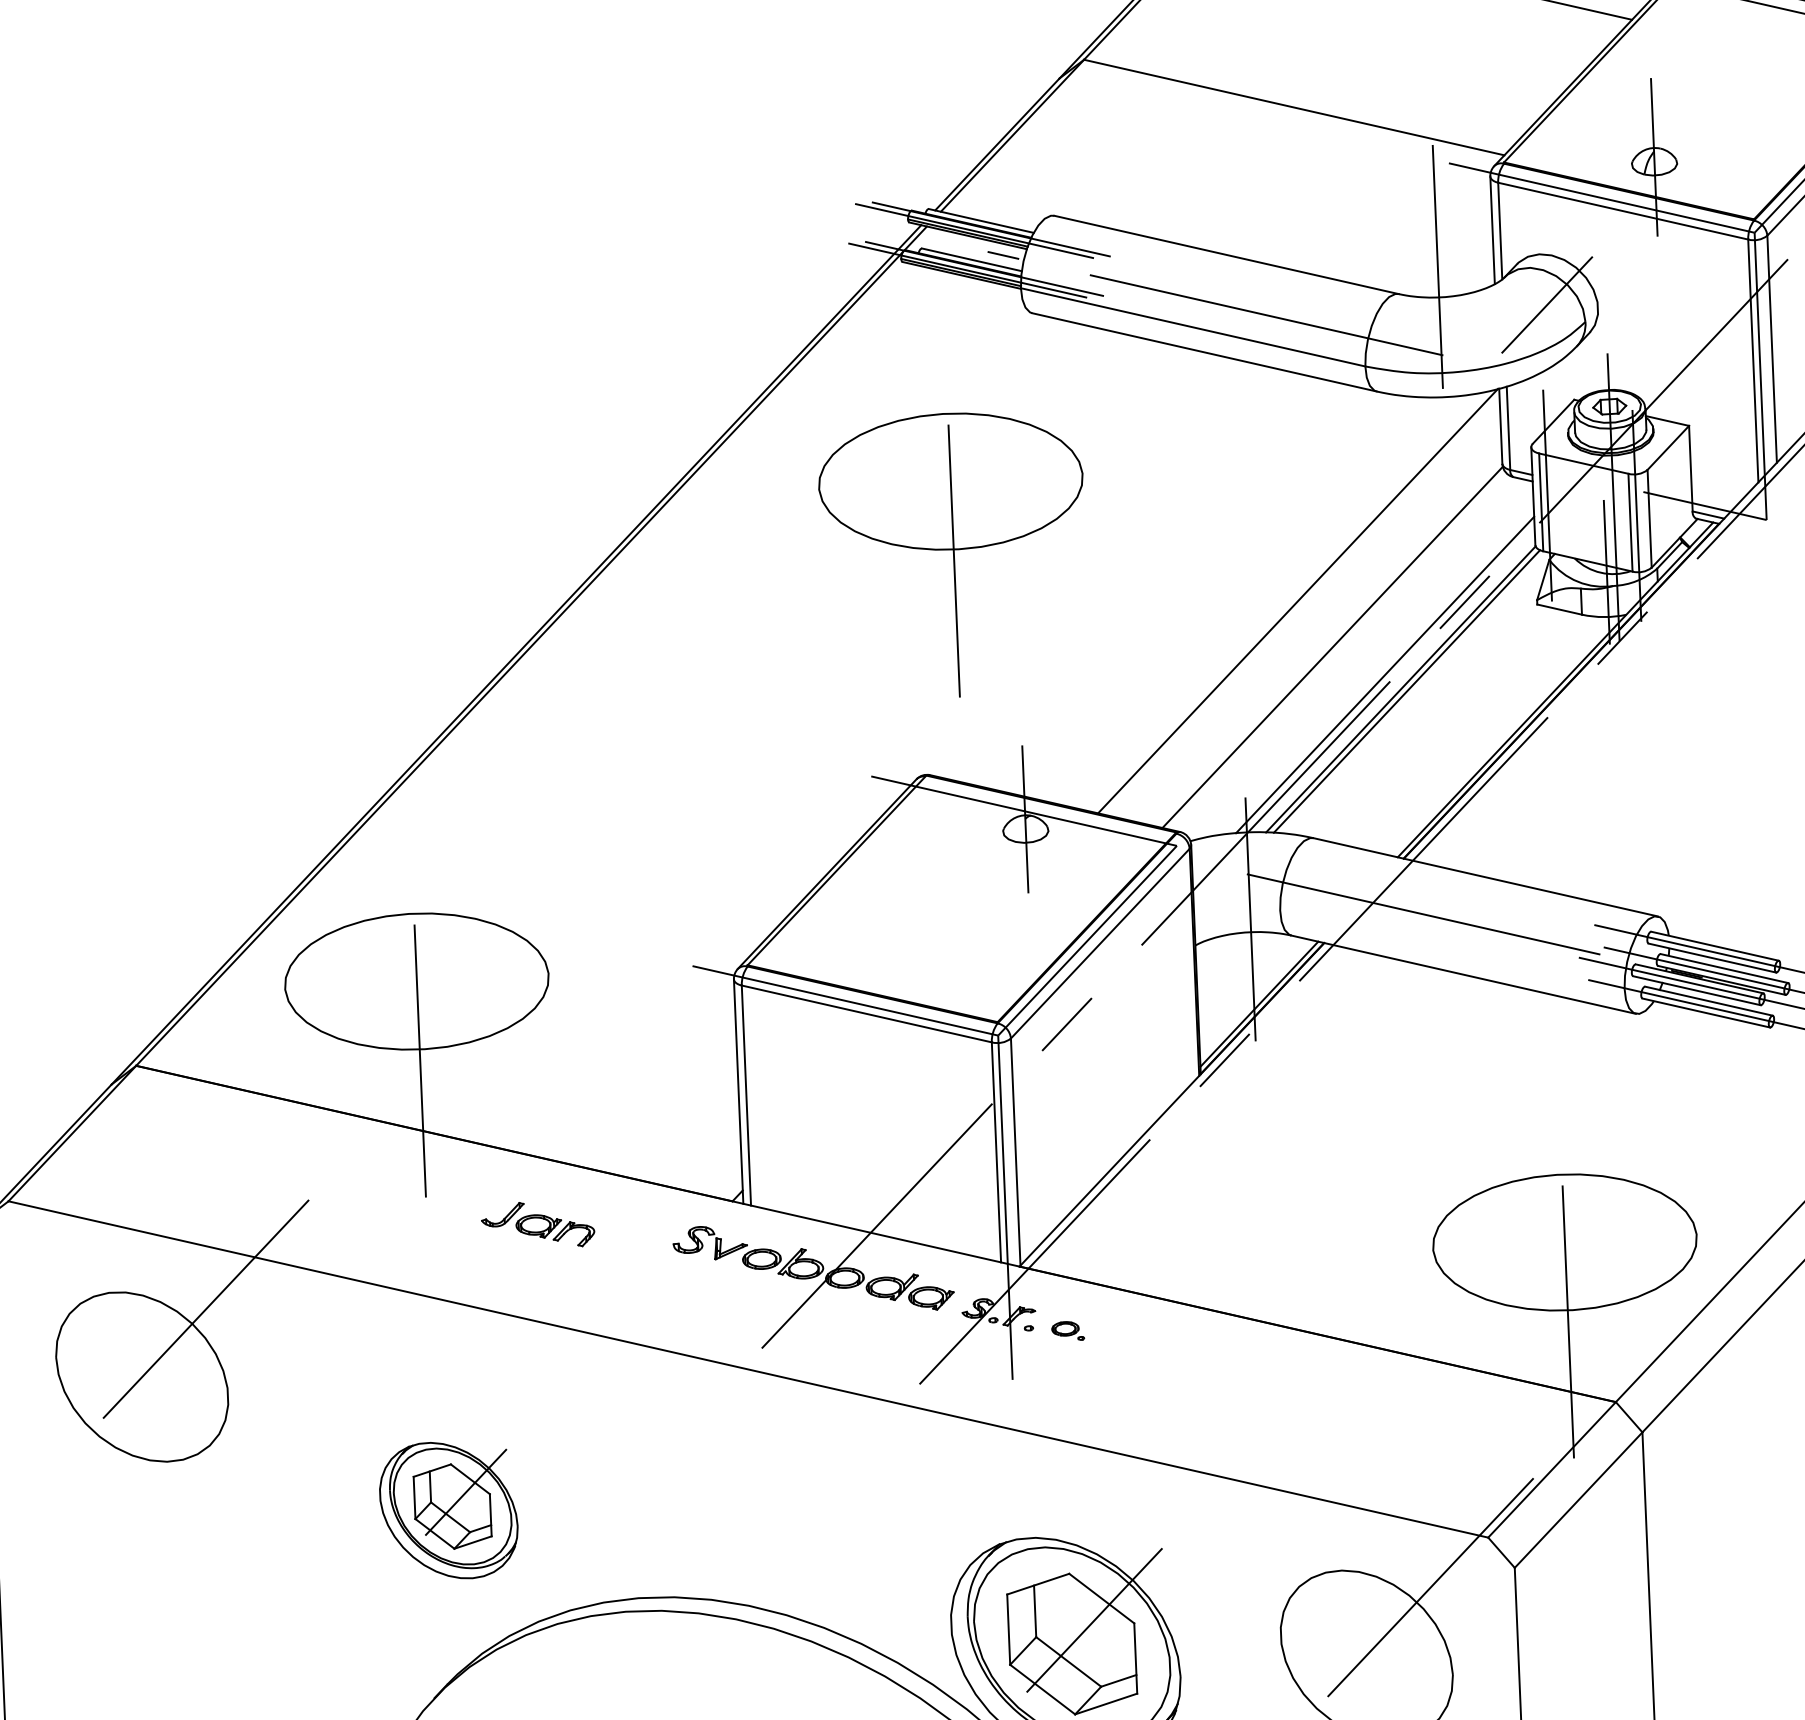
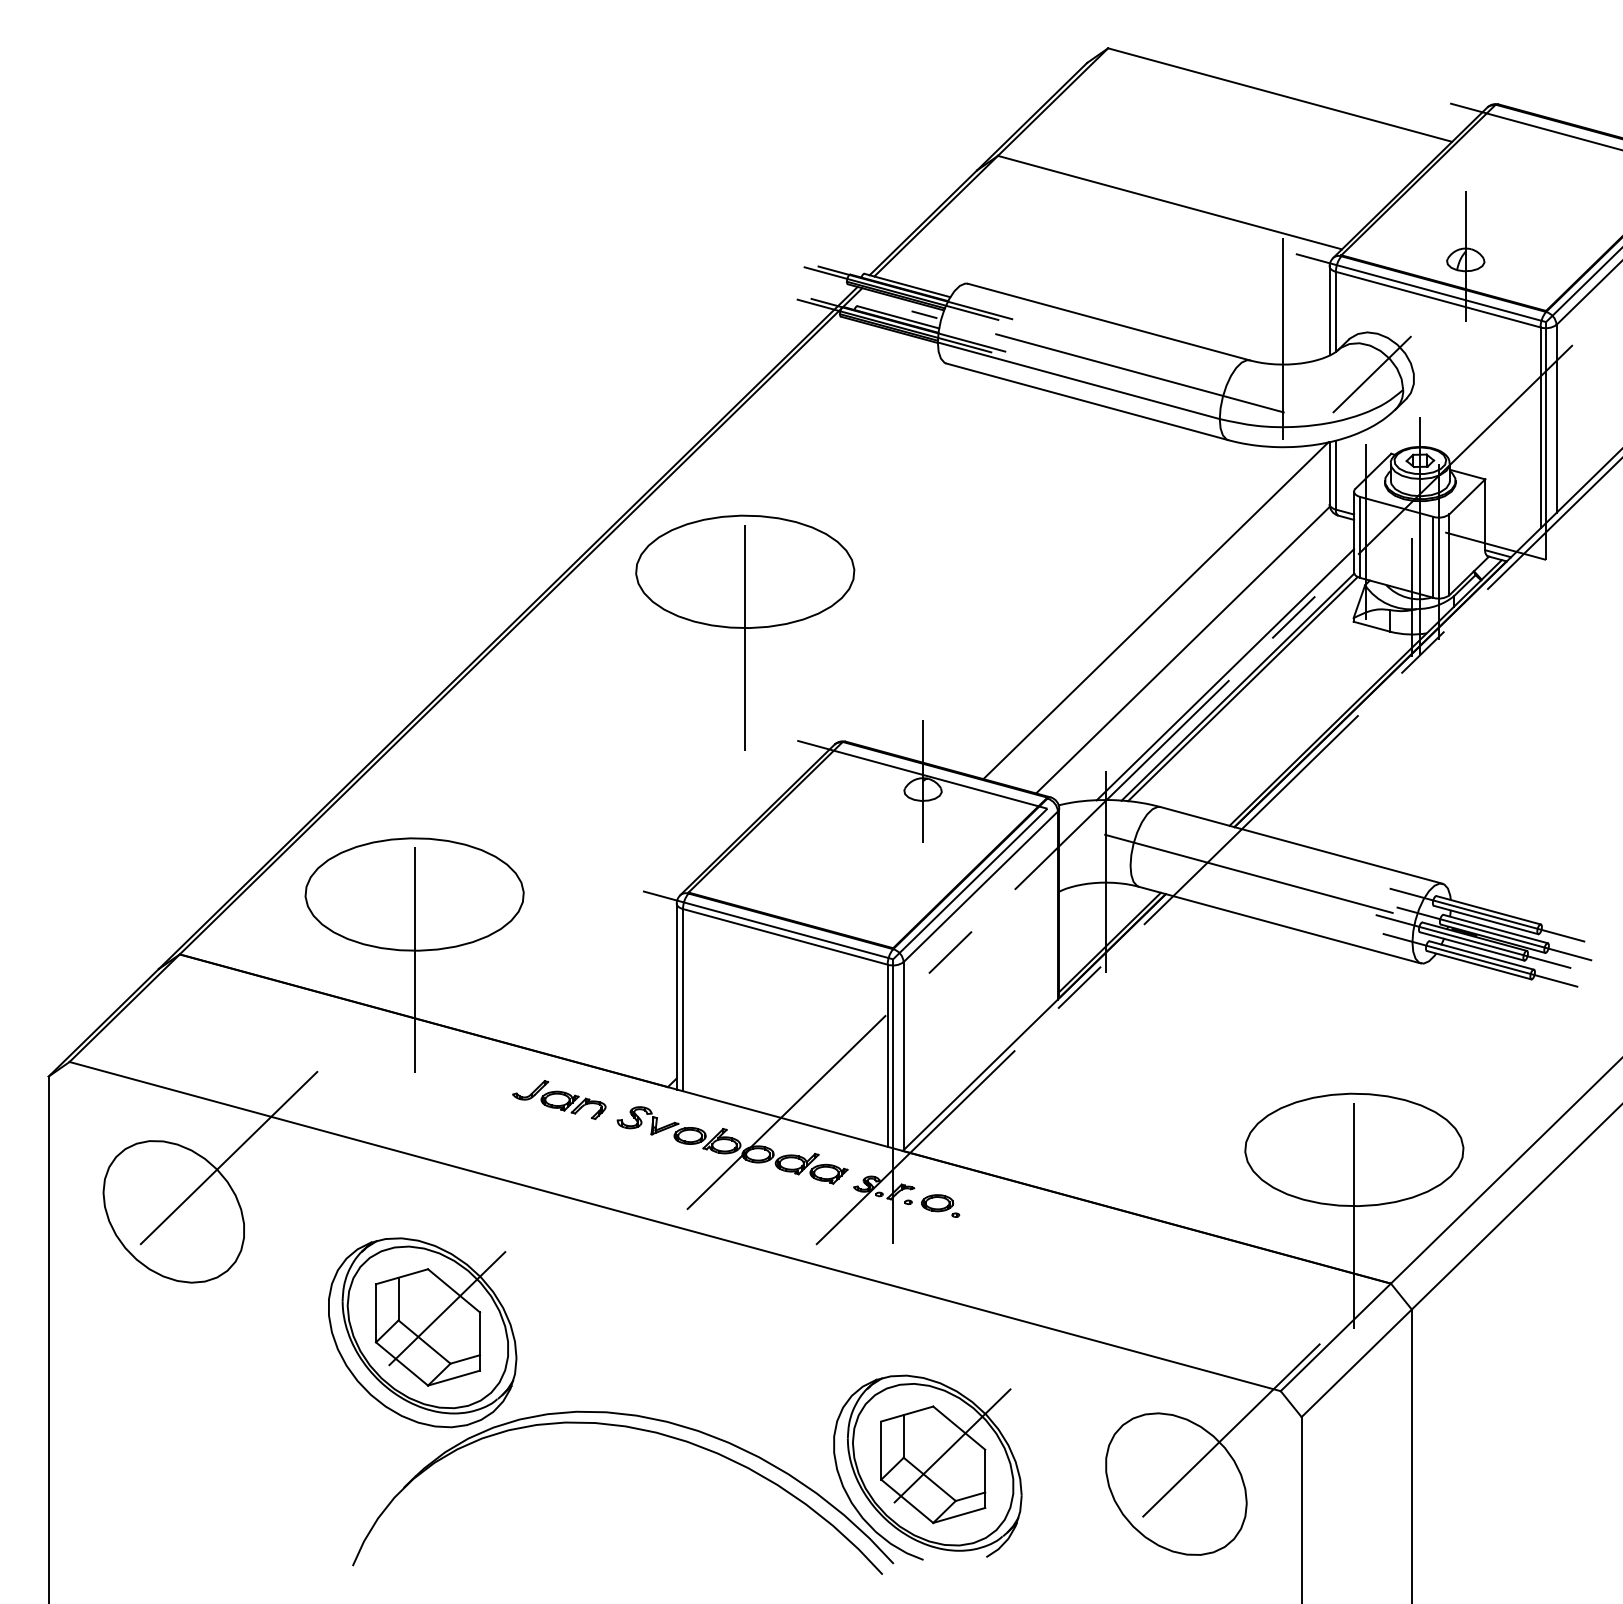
part: (954, 554) -> (745, 632), moved
part: (538, 1225) -> (559, 1100), moved
part: (1067, 1330) -> (940, 1205), size x1.43
part: (448, 1510) -> (422, 1332), size x1.67

